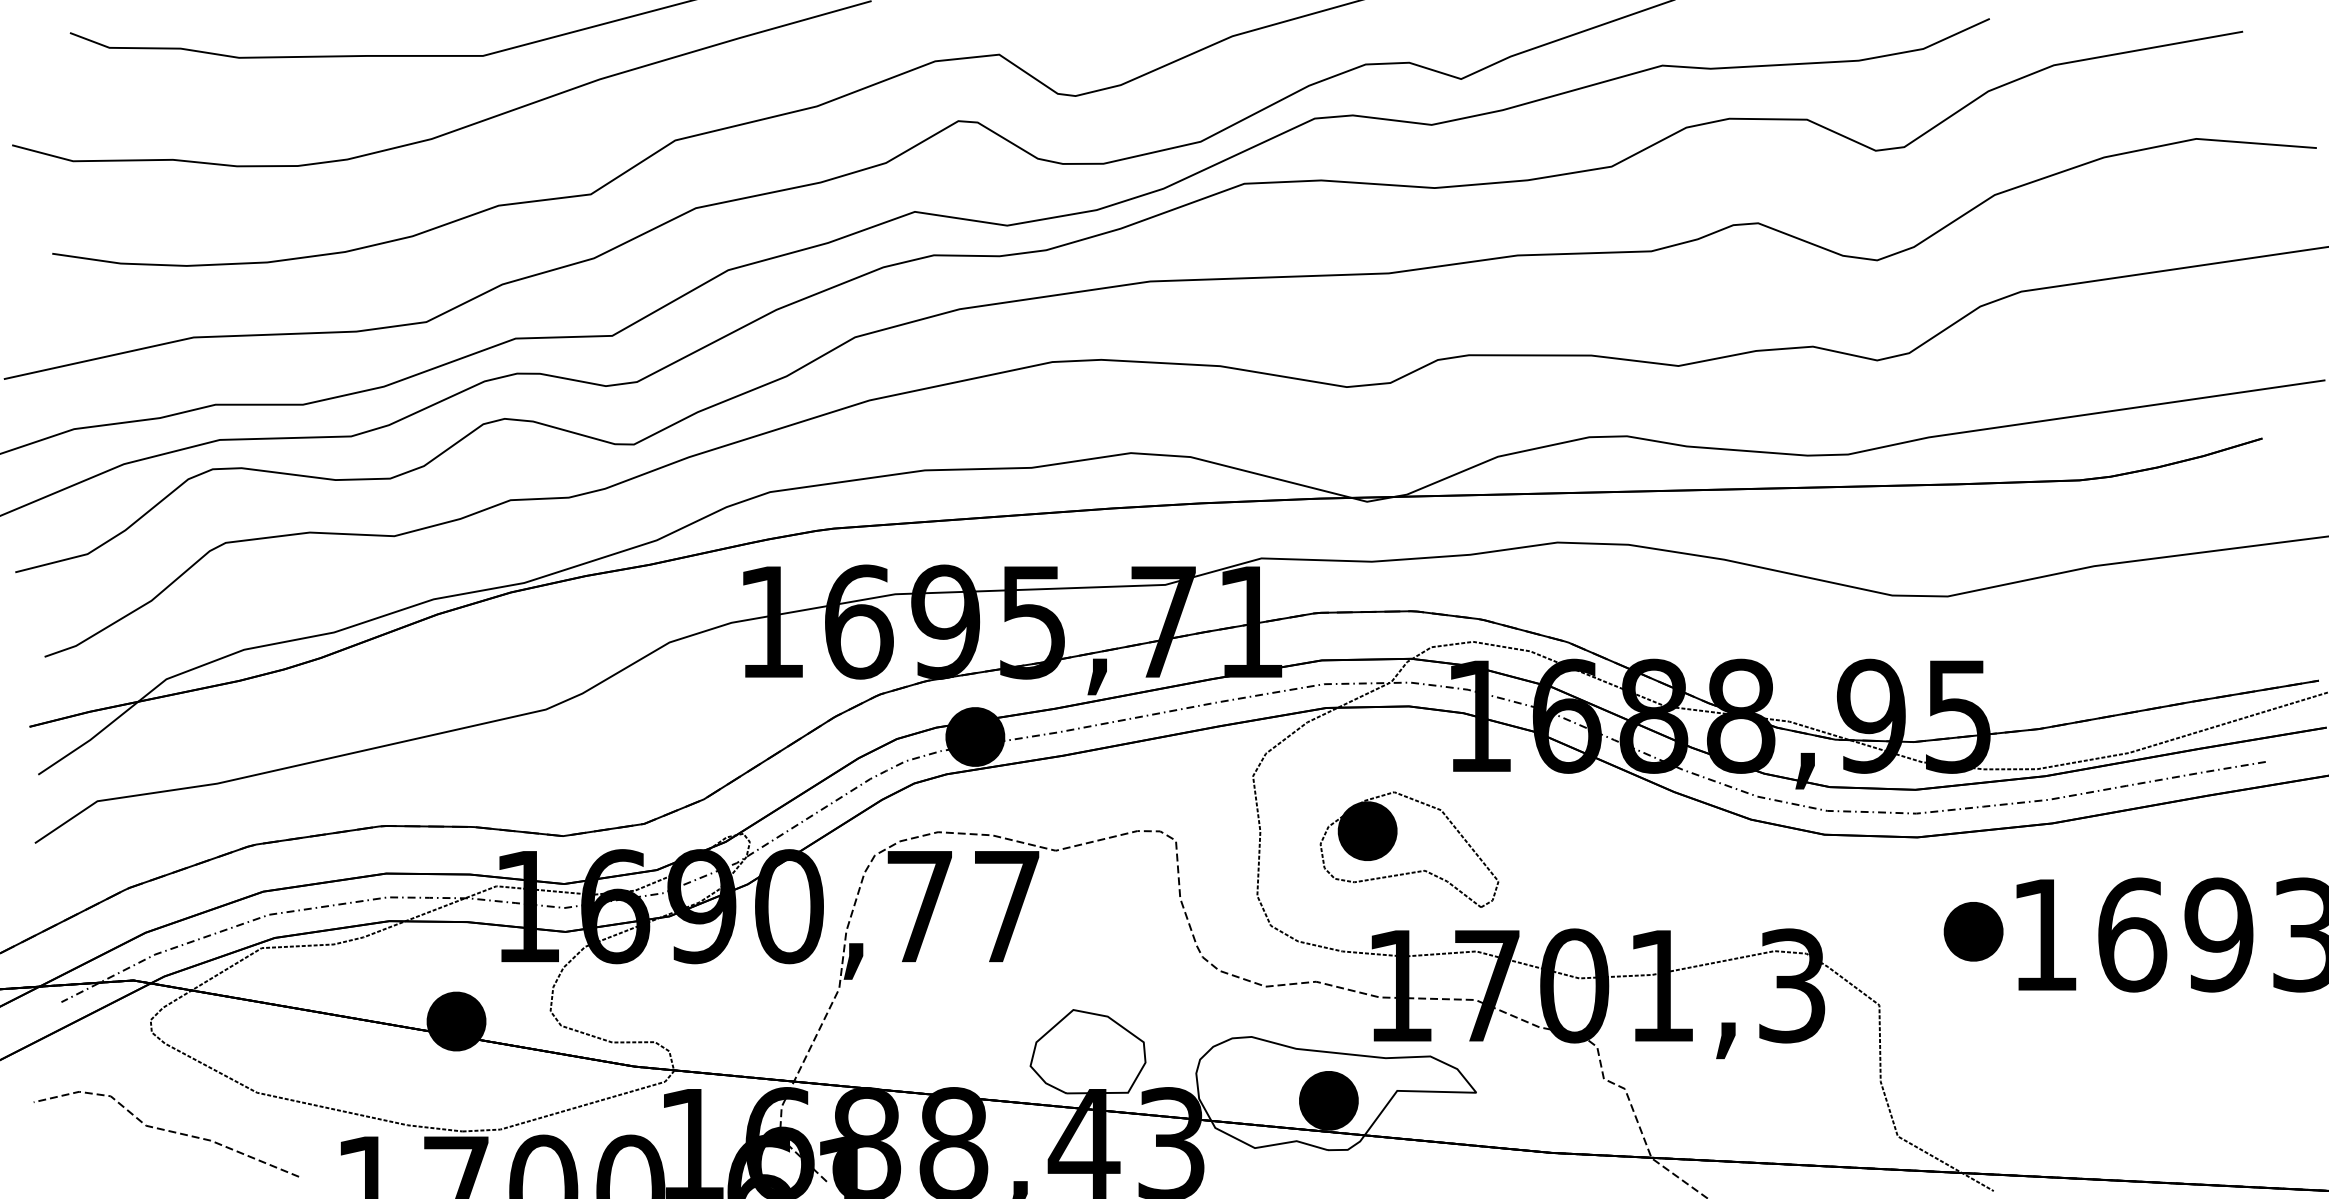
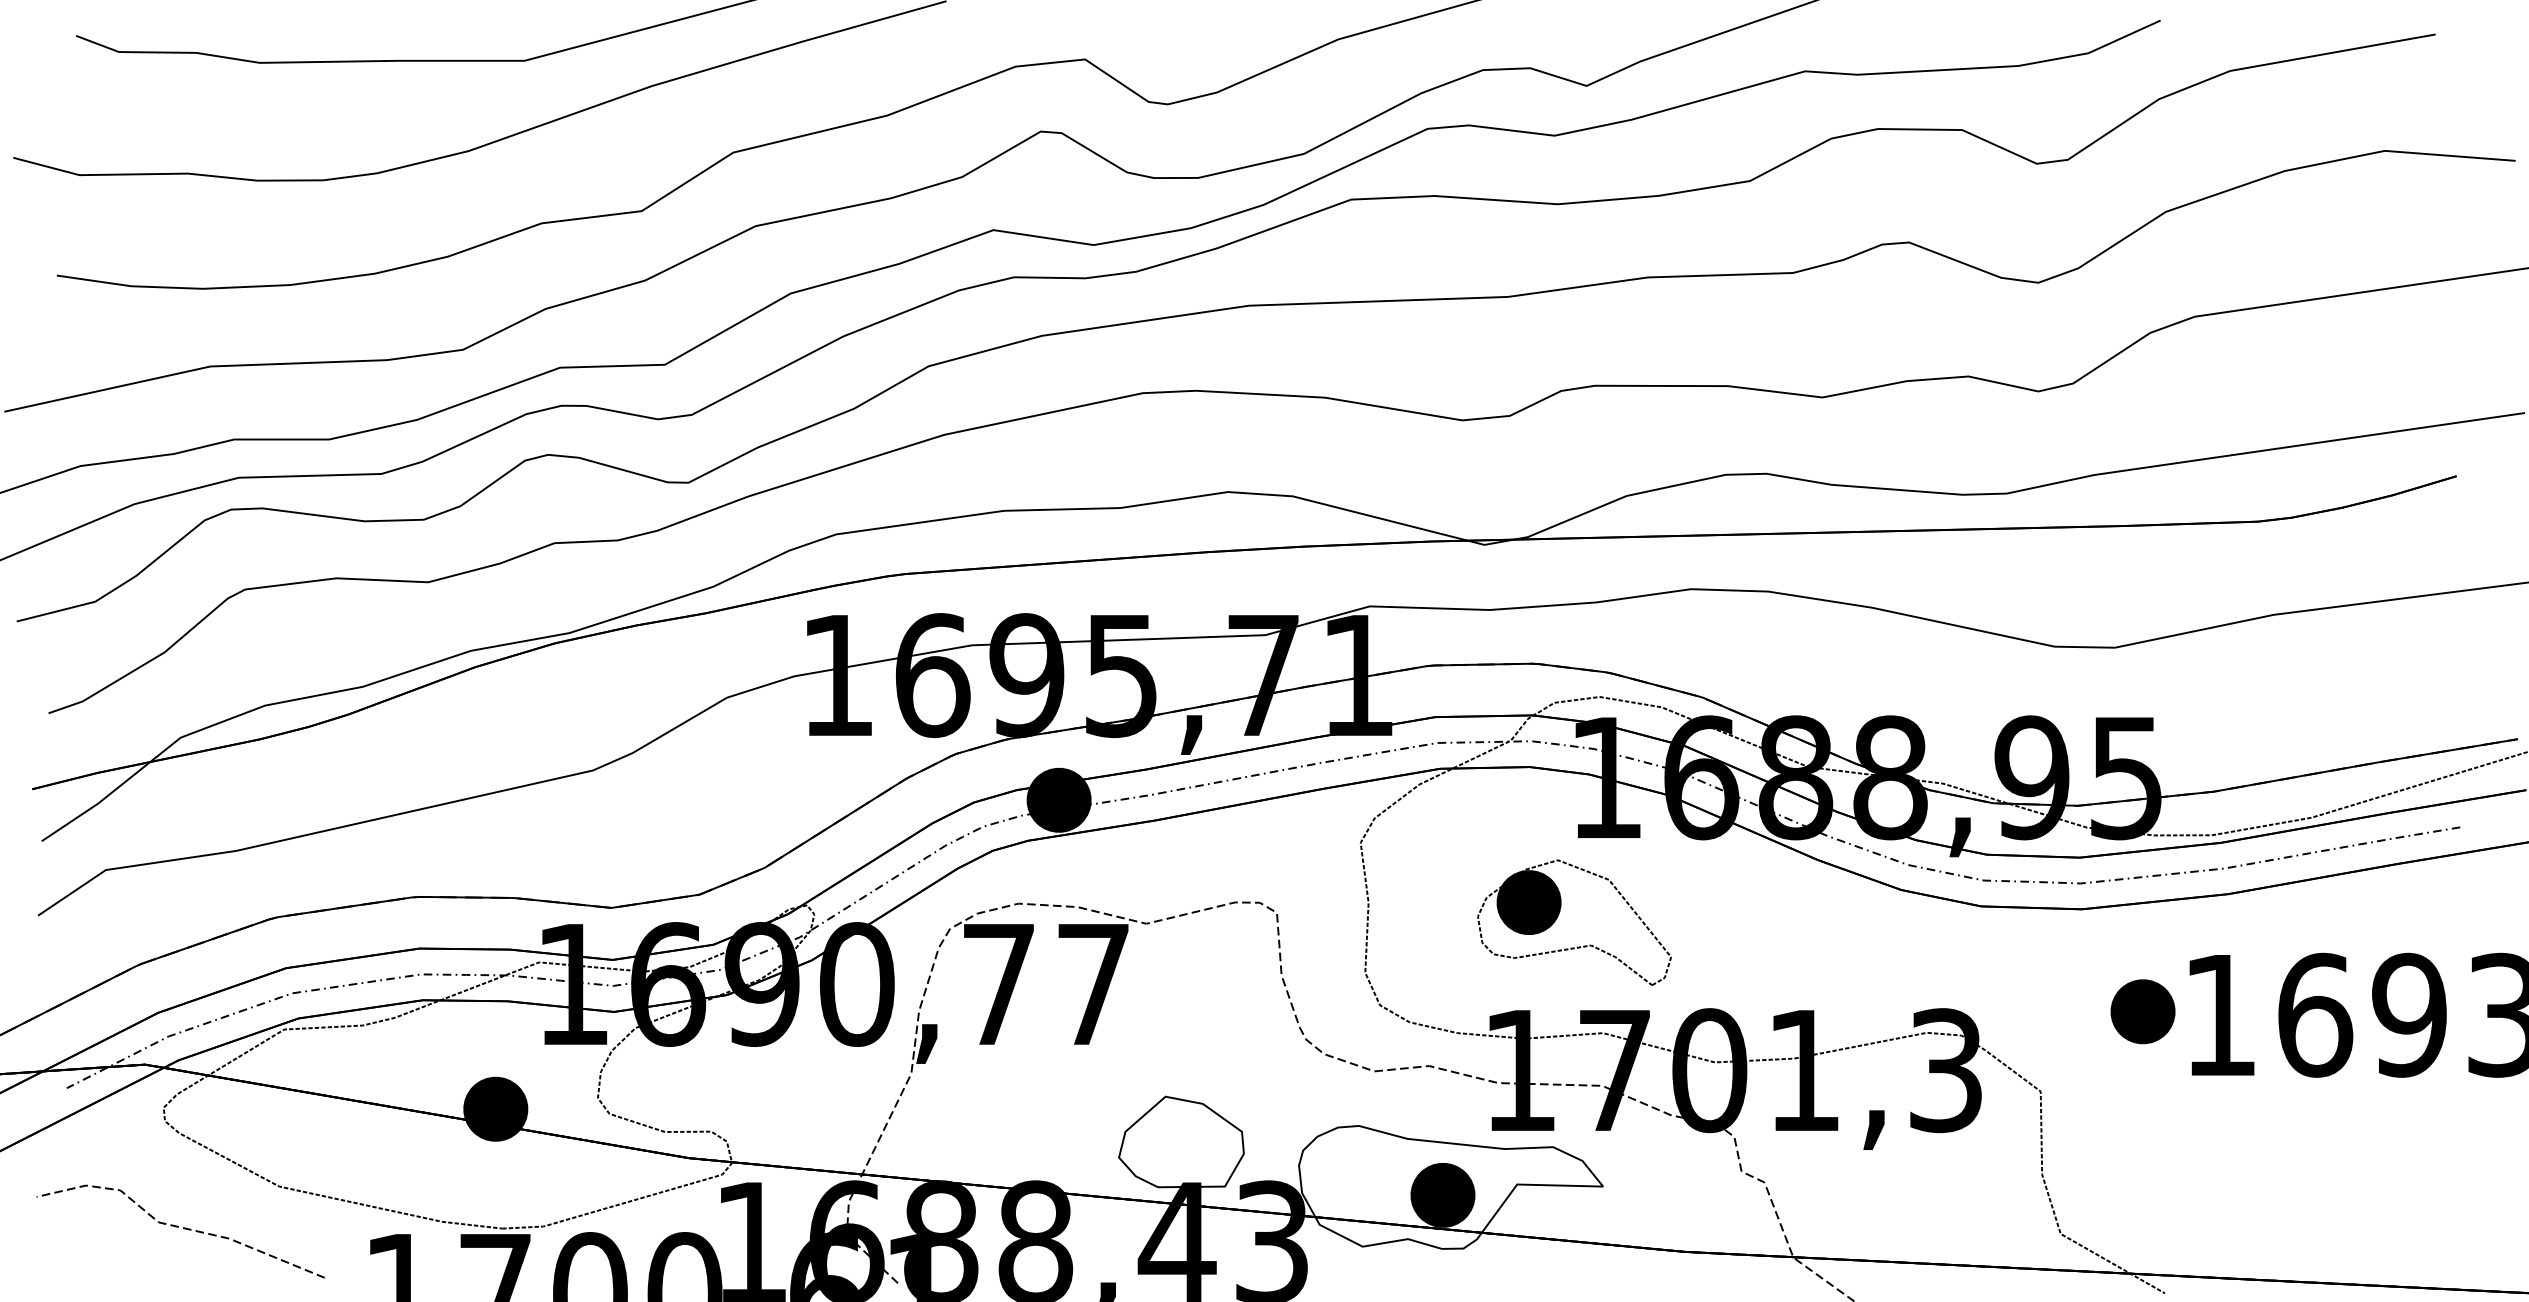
part: (1395, 842) -> (1559, 914), moved

